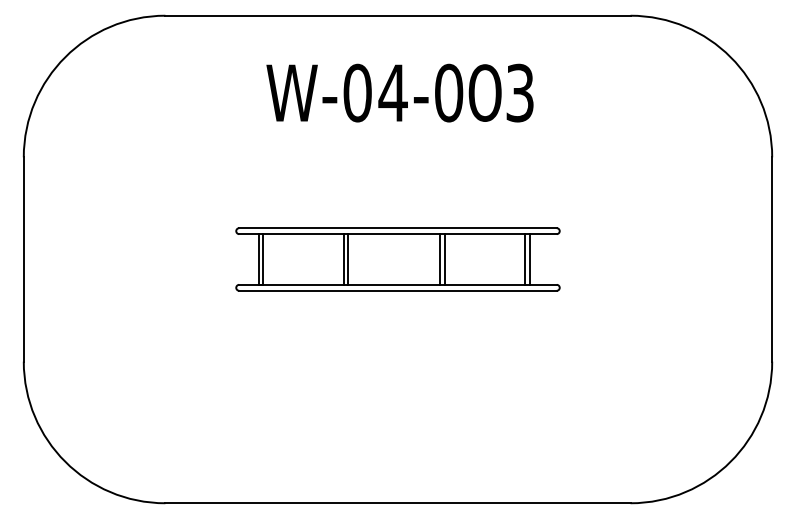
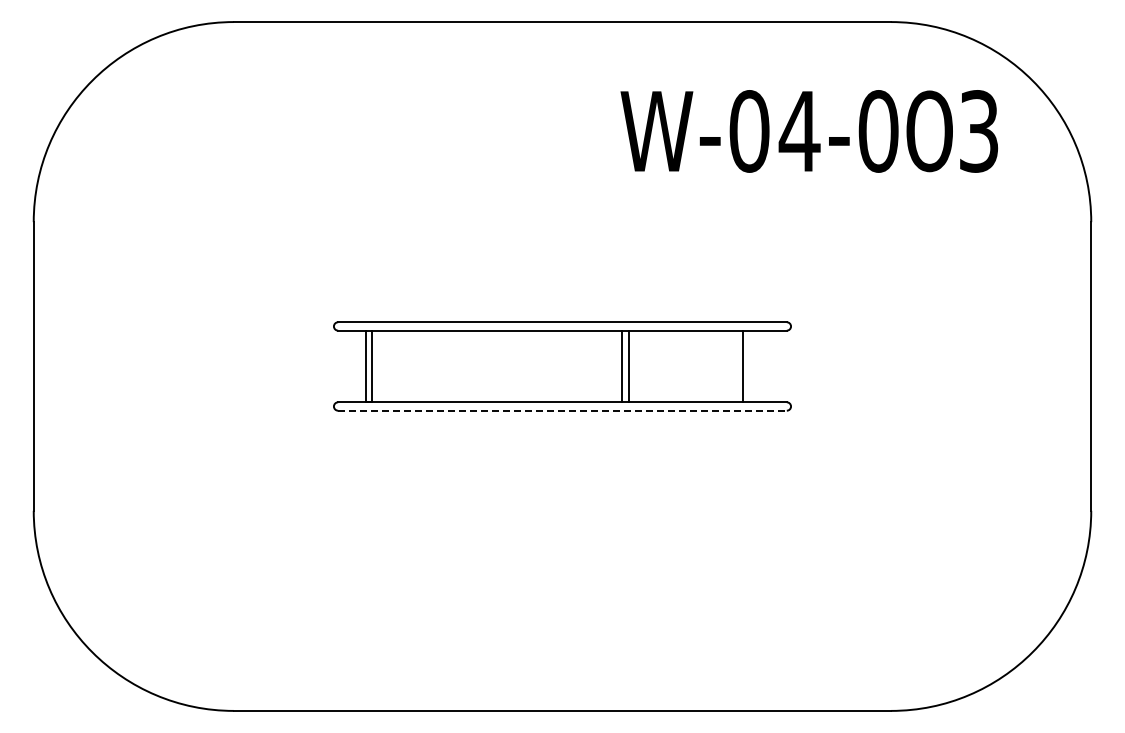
text: (399, 93) -> (808, 131), moved
line: (343, 259) -> (485, 366), removed
line: (347, 259) -> (491, 366), removed
line: (529, 259) -> (748, 366), removed
line: (398, 290) -> (562, 410), solid -> dashed

